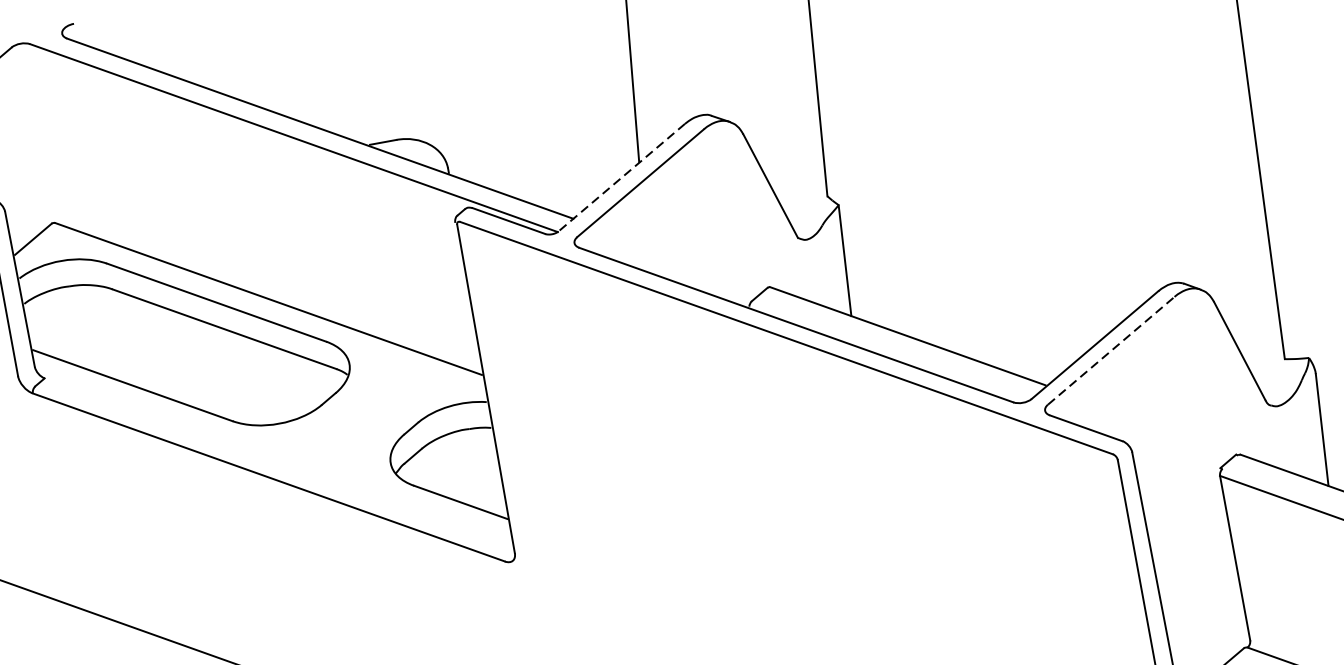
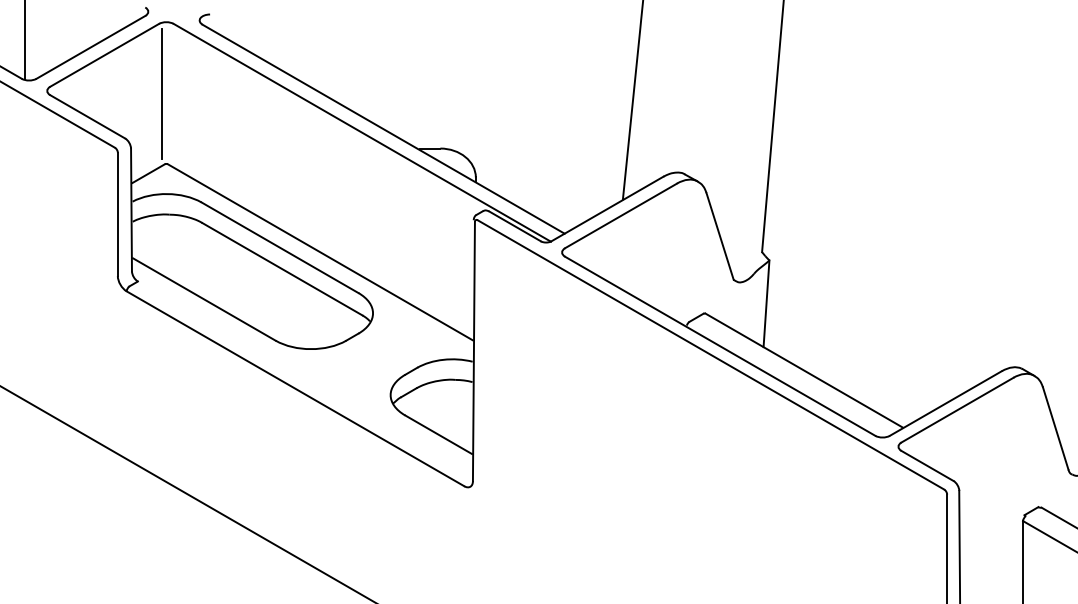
line: (31, 136) -> (161, 94), added
line: (621, 178) -> (607, 209), dashed -> solid
line: (1111, 351) -> (957, 410), dashed -> solid

